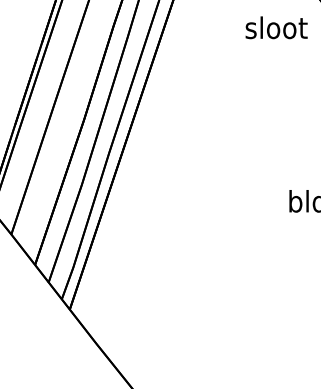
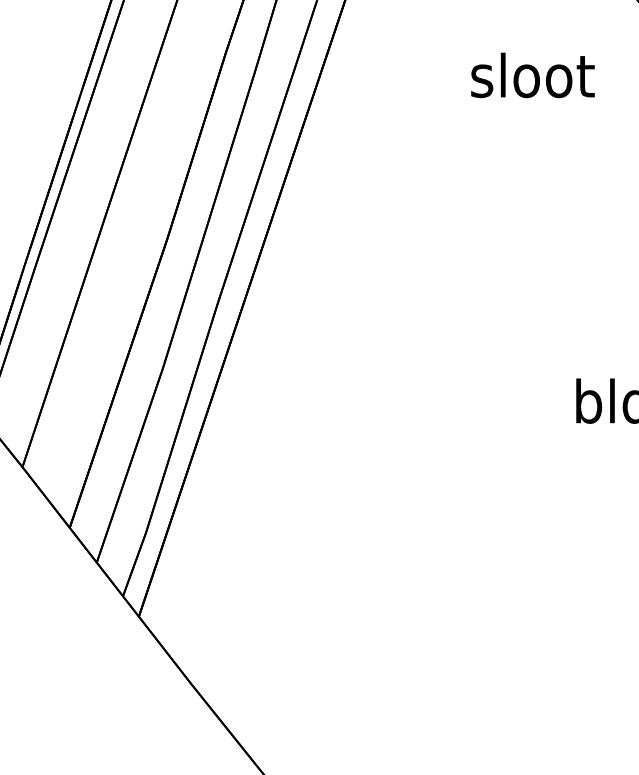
text: (276, 27) -> (532, 74), moved

